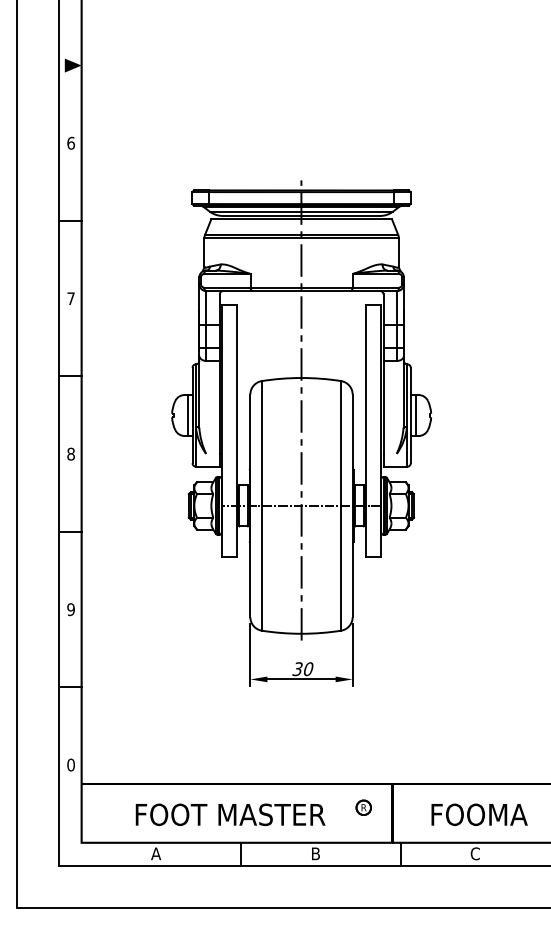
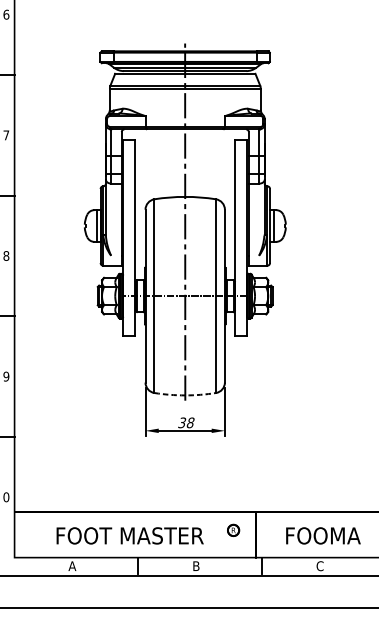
arc: (301, 633) -> (185, 395), solid -> dashed
text: (308, 668) -> (190, 422), 30 -> 38

